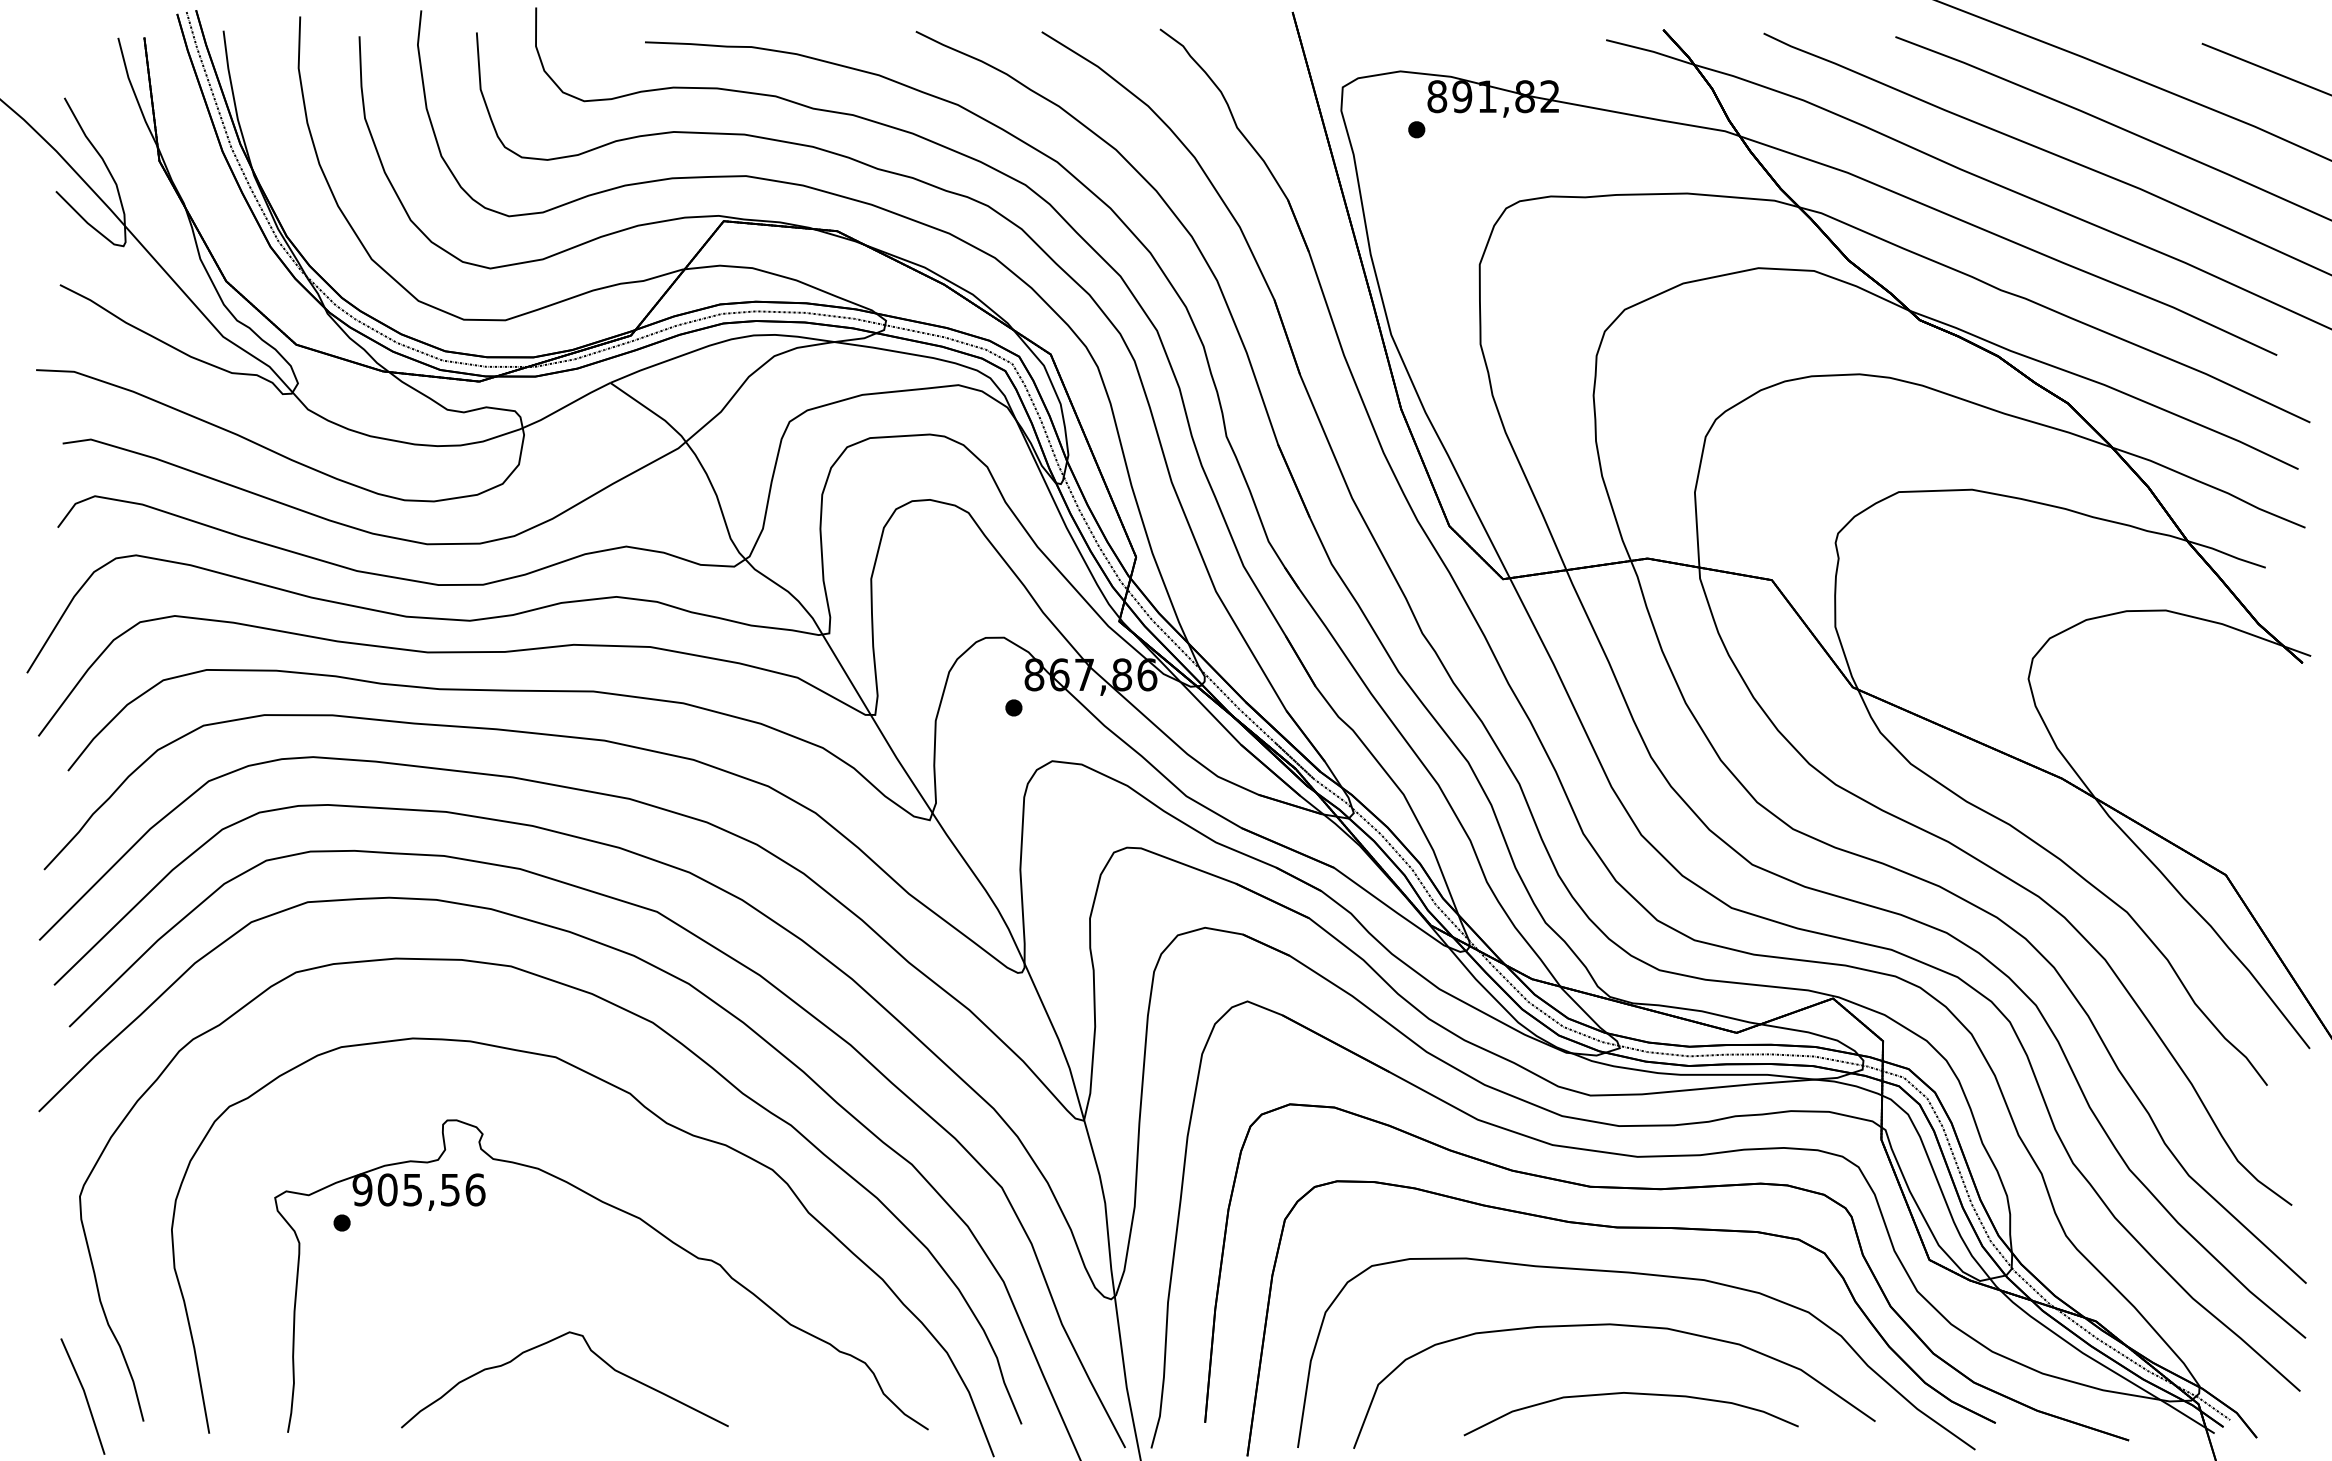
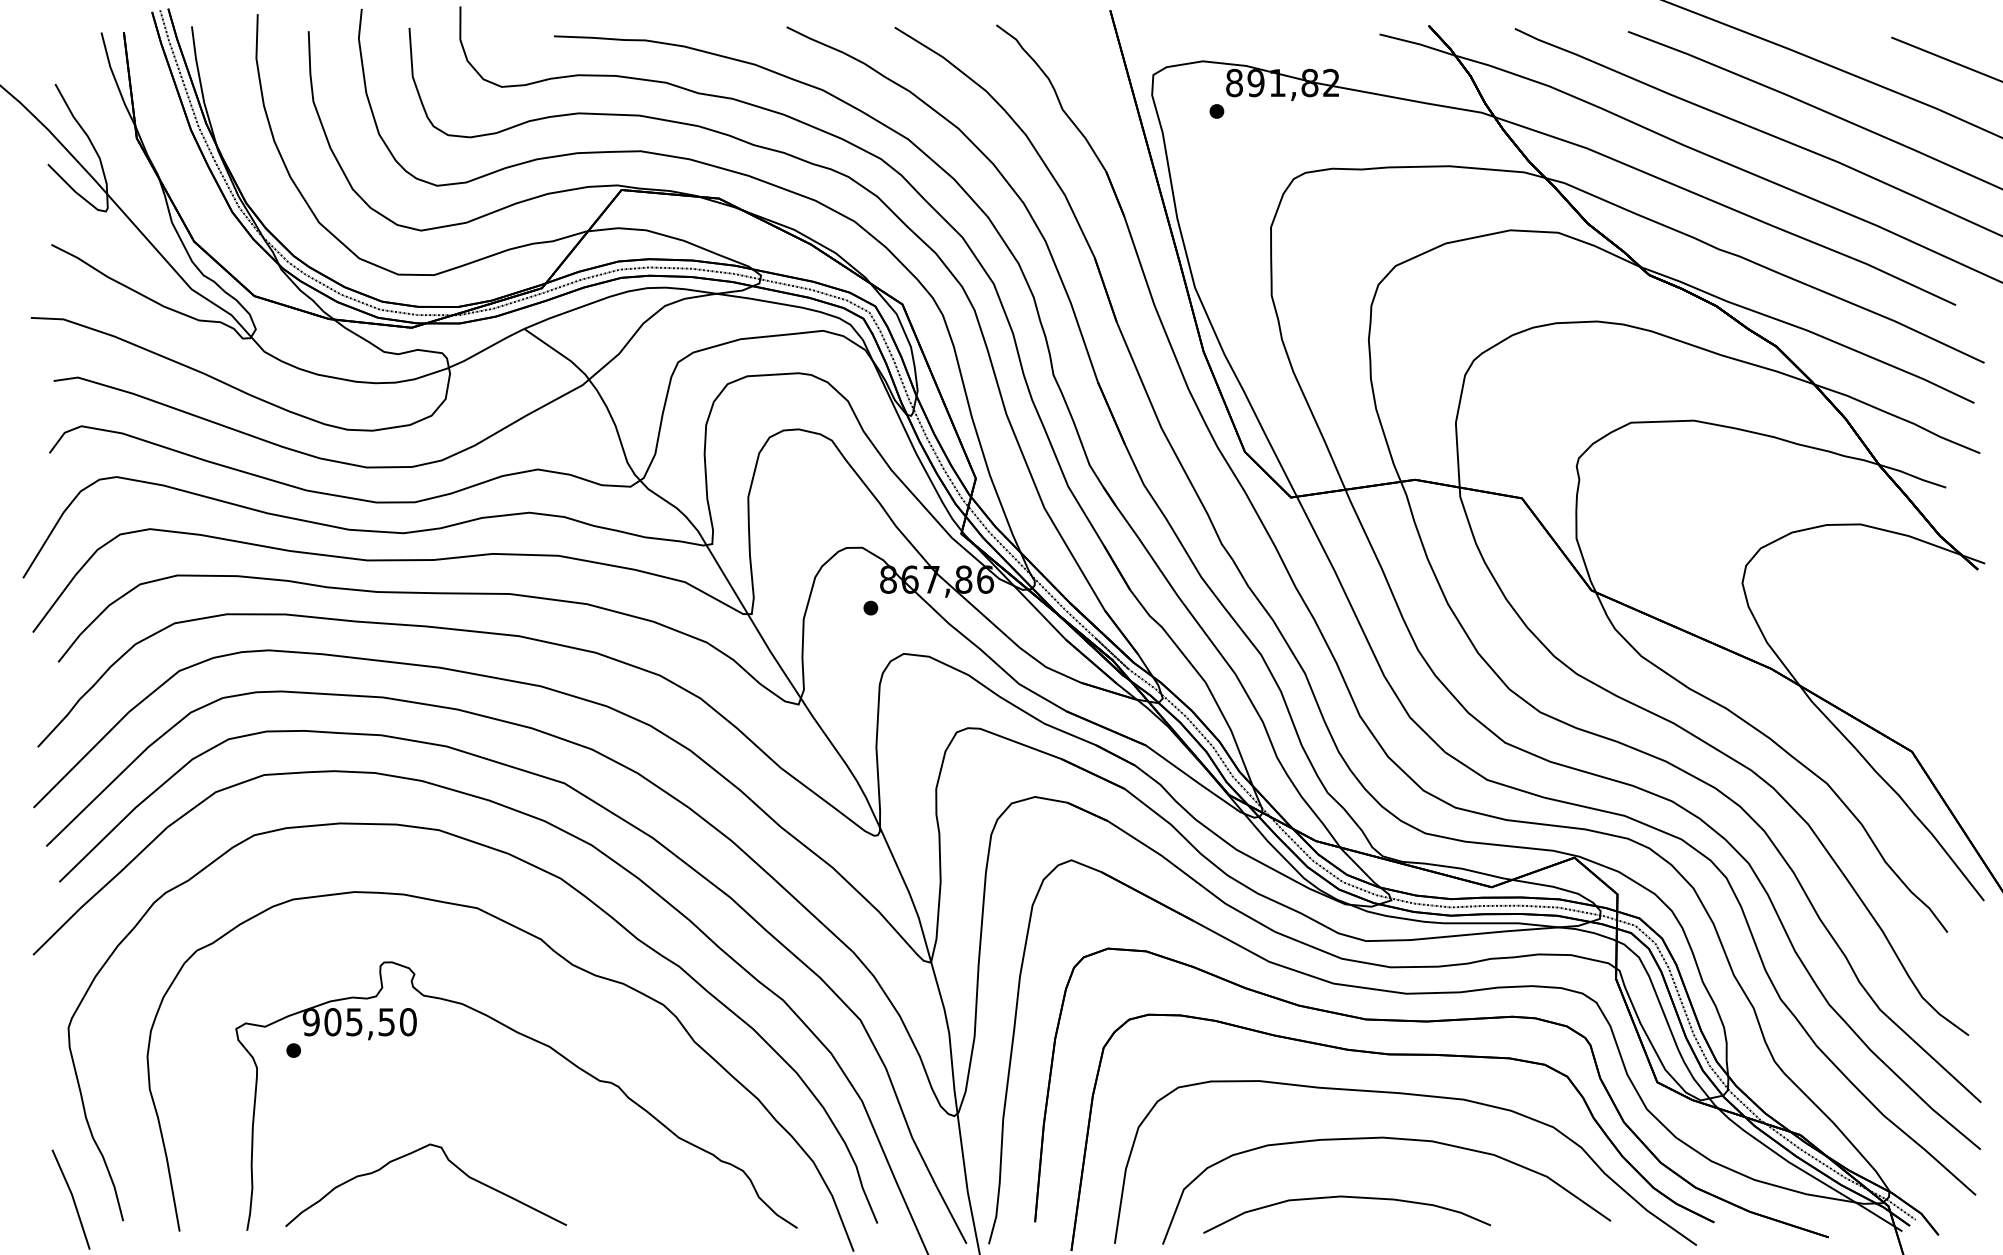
text: (474, 1190) -> (407, 1022), 905,56 -> 905,50
curve: (590, 1352) -> (448, 1161), moved
curve: (1631, 1394) -> (1347, 1197), moved

